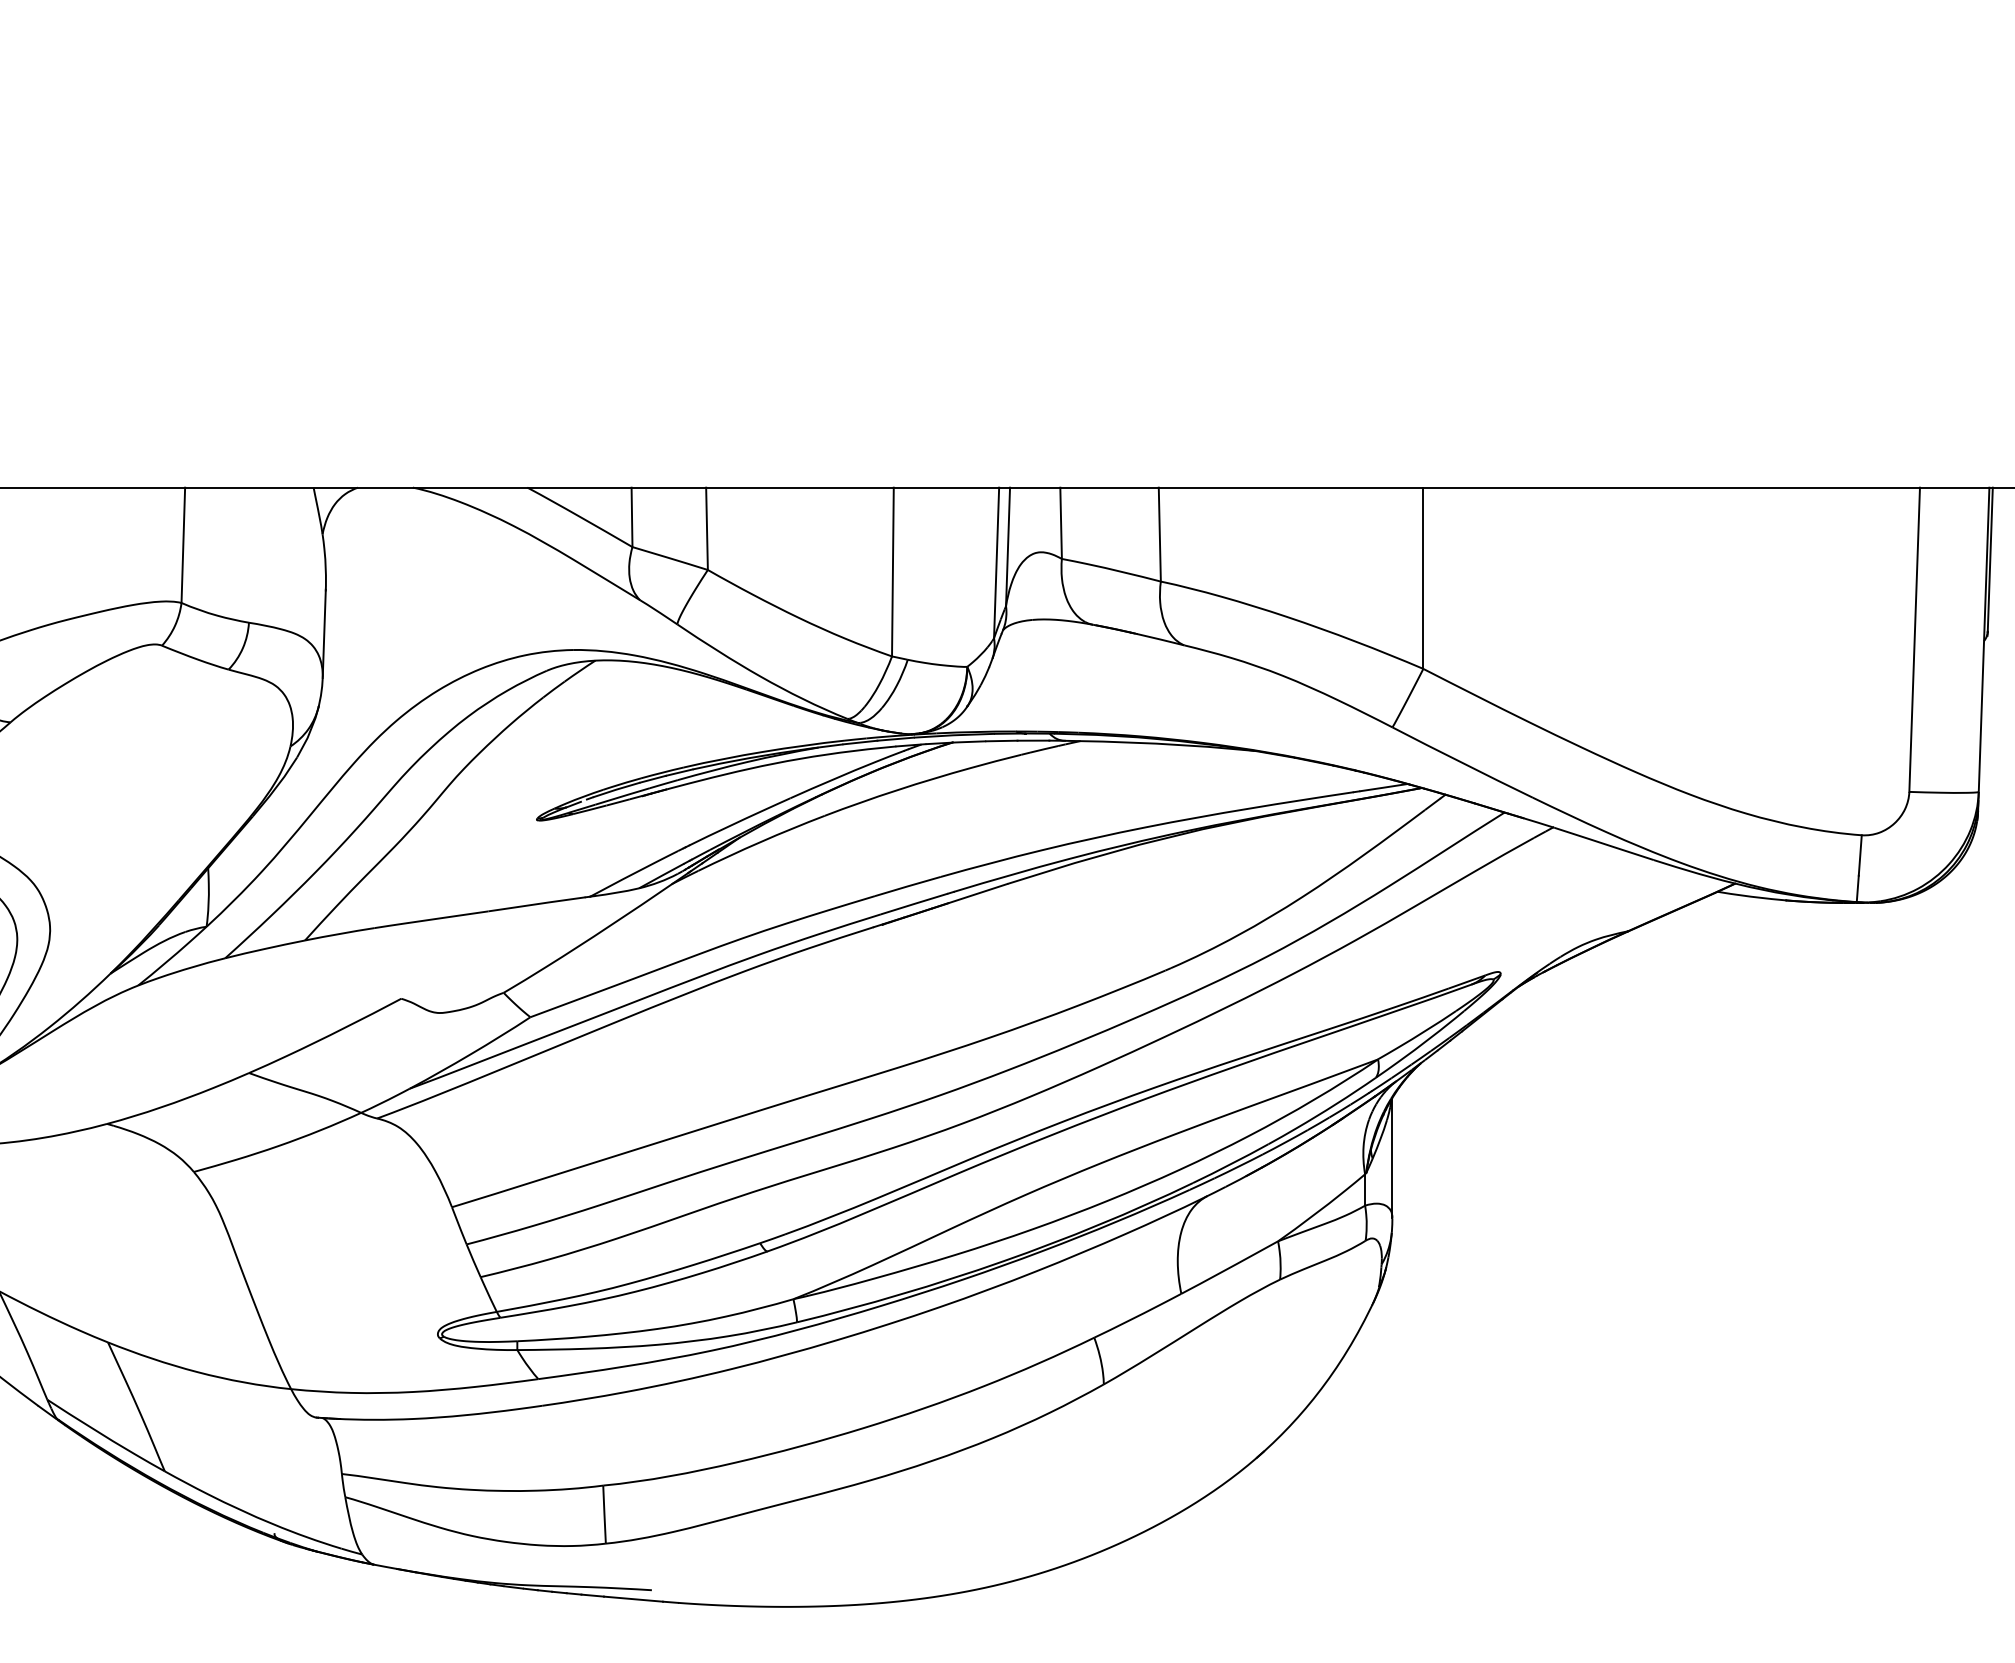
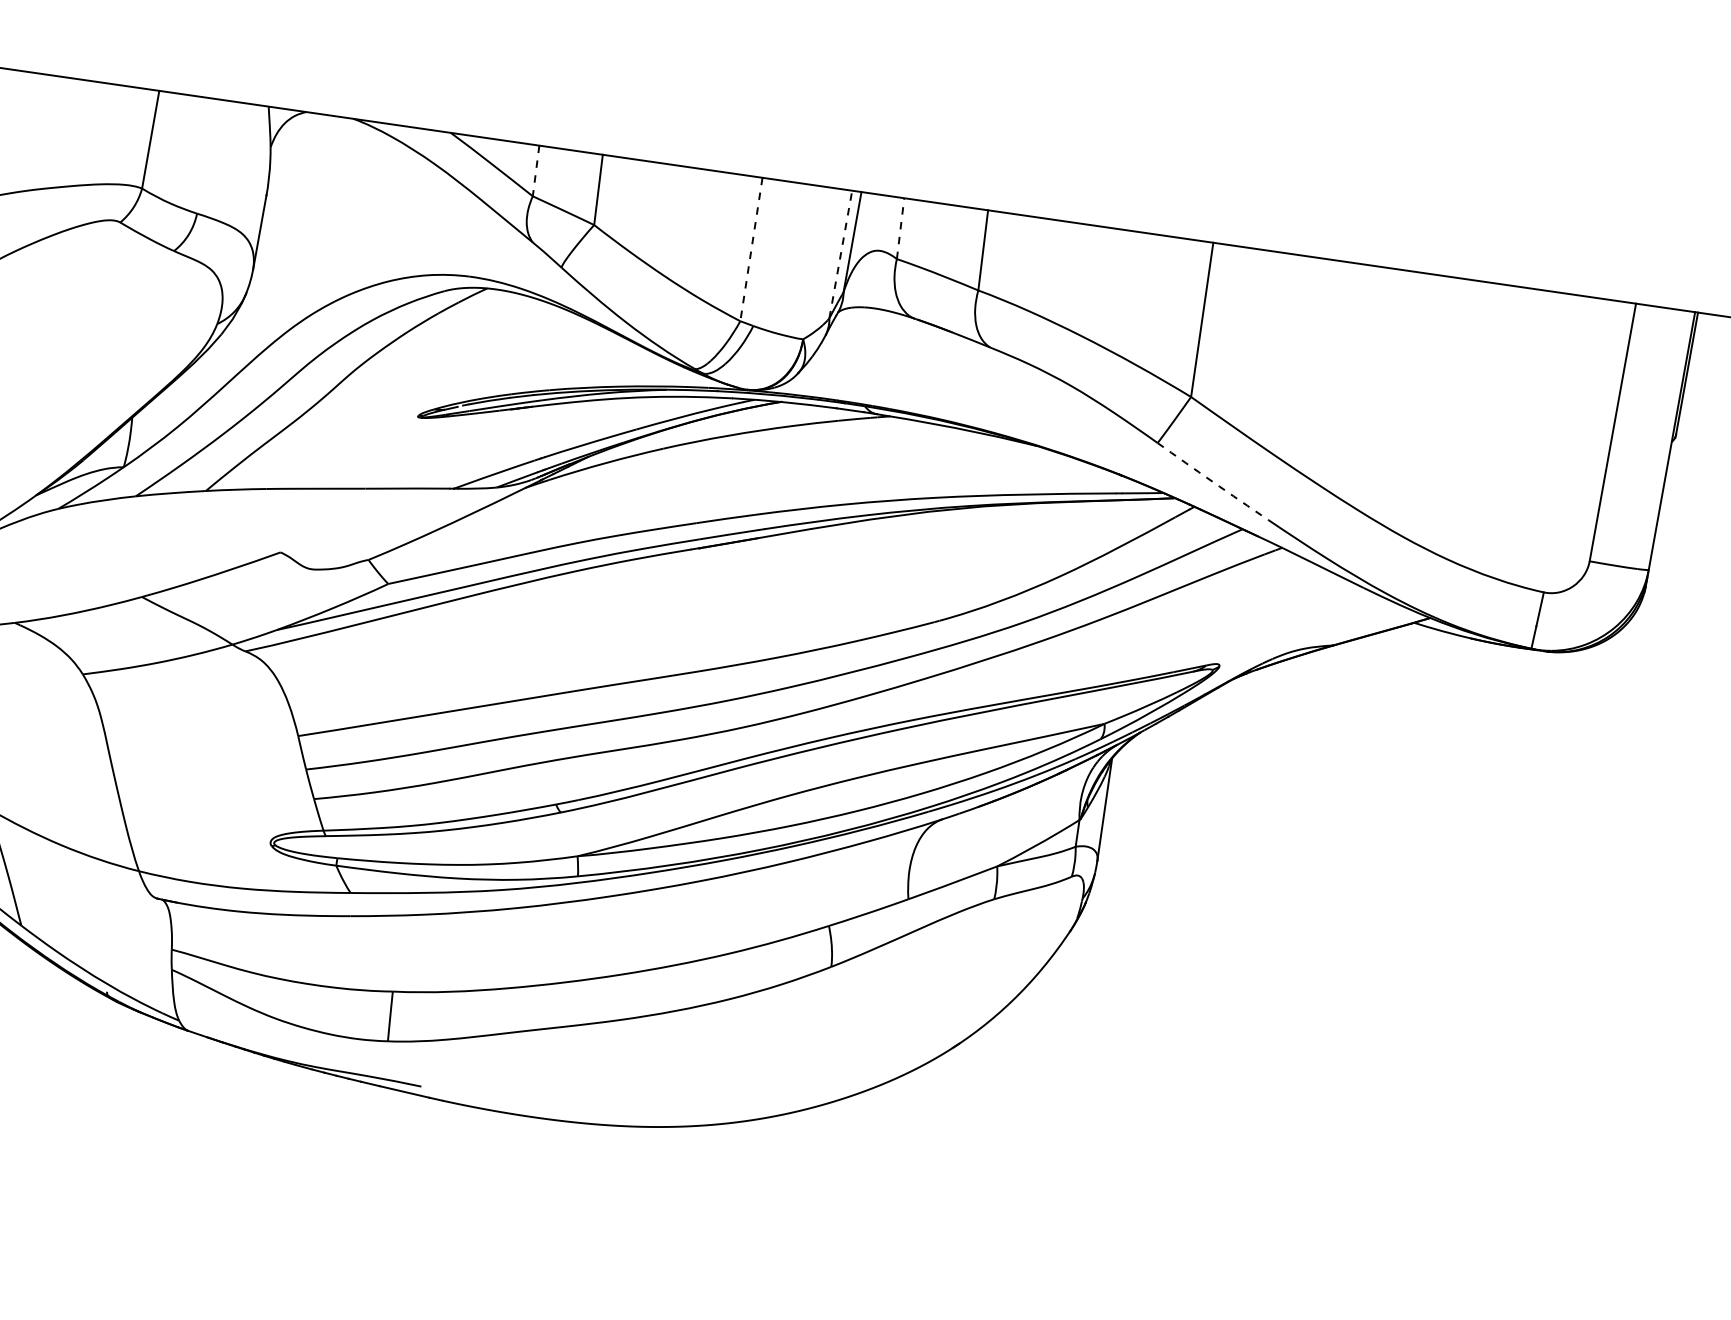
line: (632, 517) -> (536, 171), solid -> dashed
line: (1061, 523) -> (900, 228), solid -> dashed
line: (996, 562) -> (840, 254), solid -> dashed
line: (892, 572) -> (751, 249), solid -> dashed
arc: (1462, 762) -> (1212, 481), solid -> dashed

